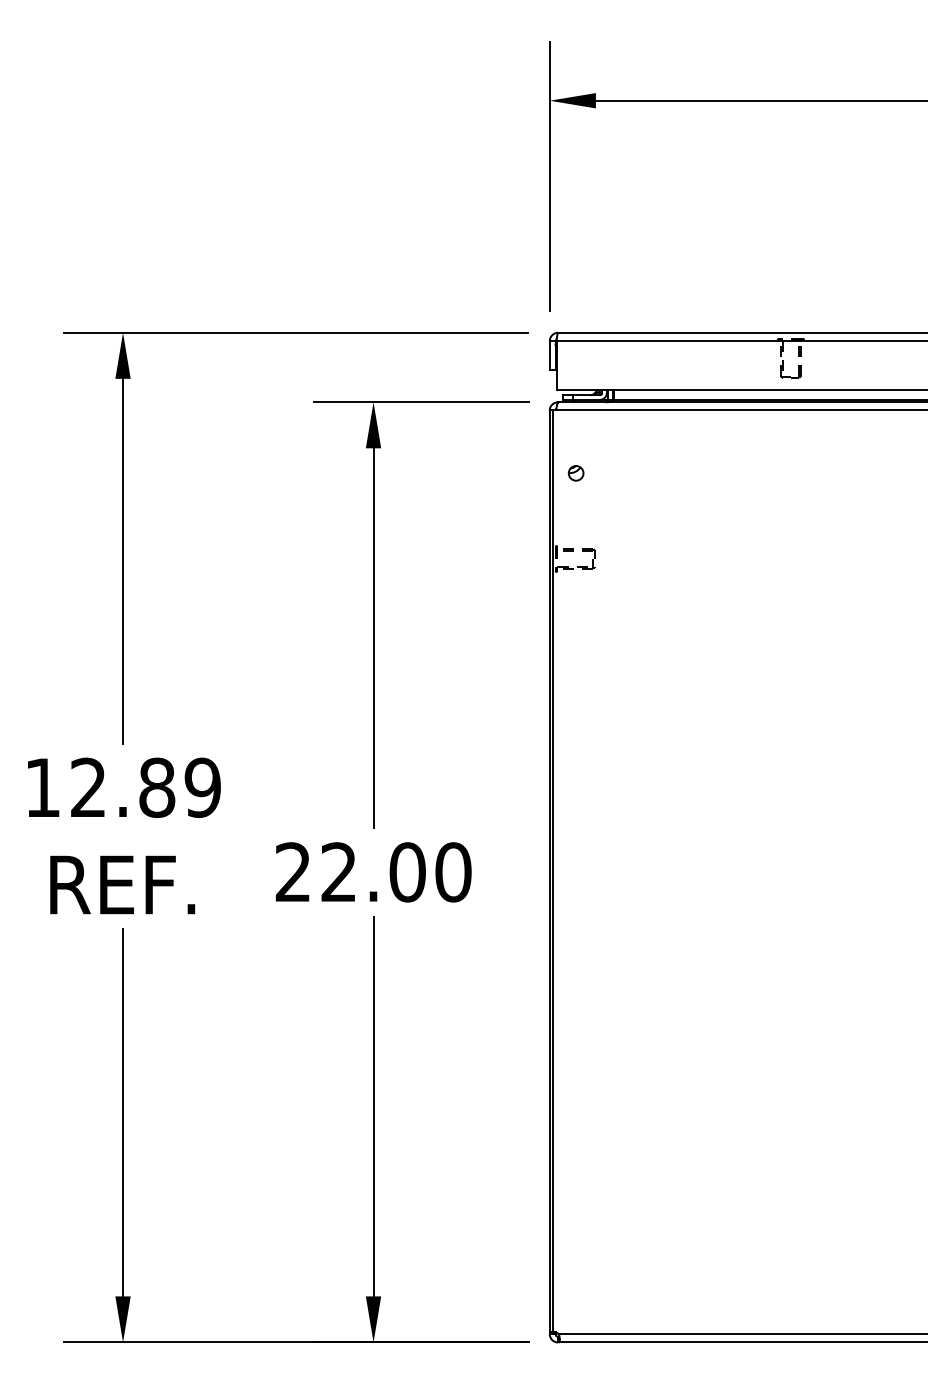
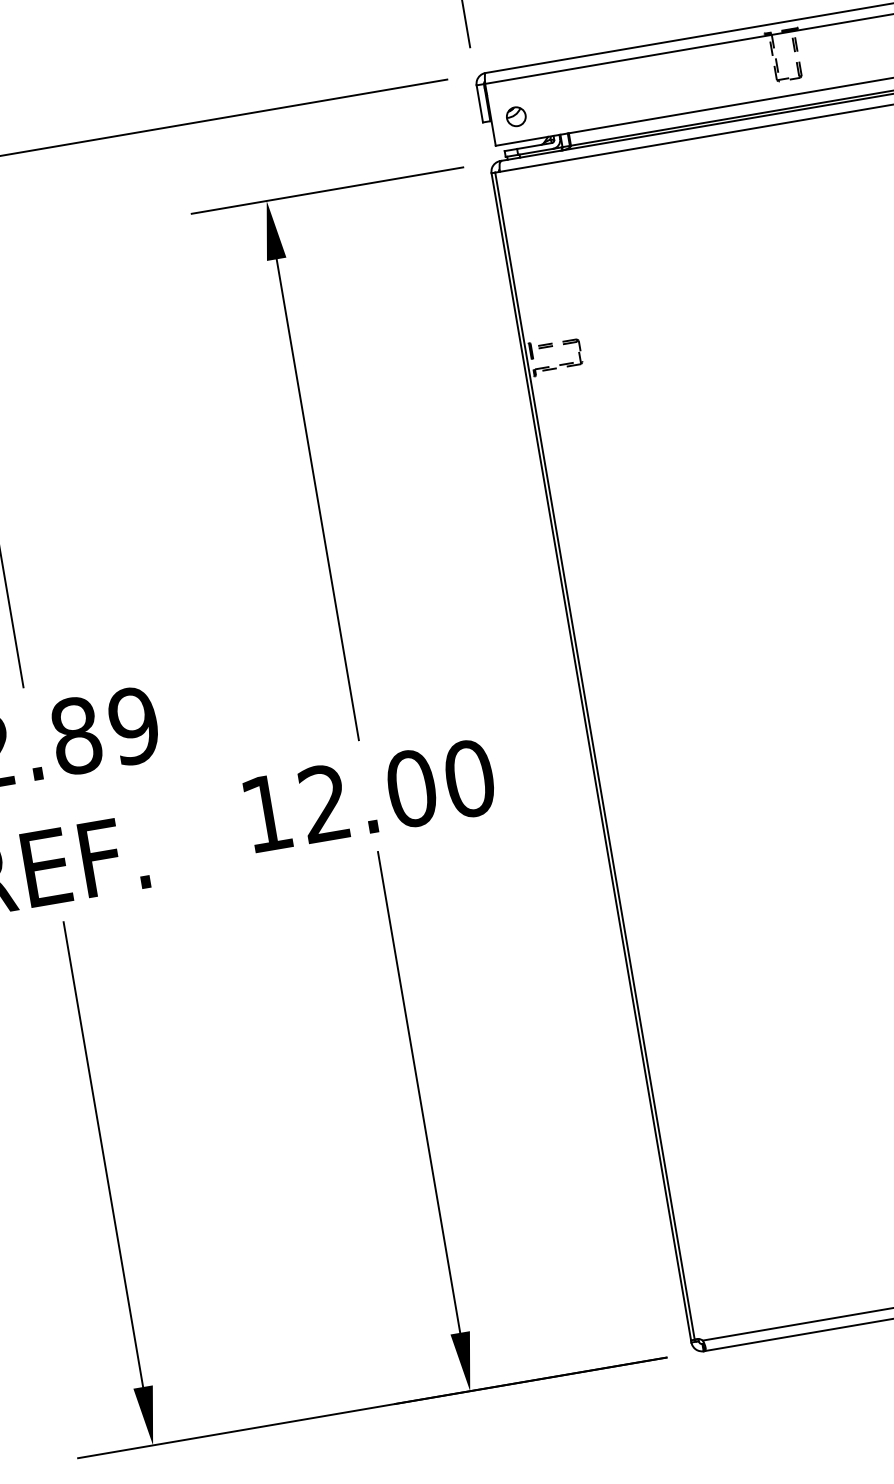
part: (575, 473) -> (515, 117), moved
text: (292, 871) -> (265, 812), 22.00 -> 12.00

